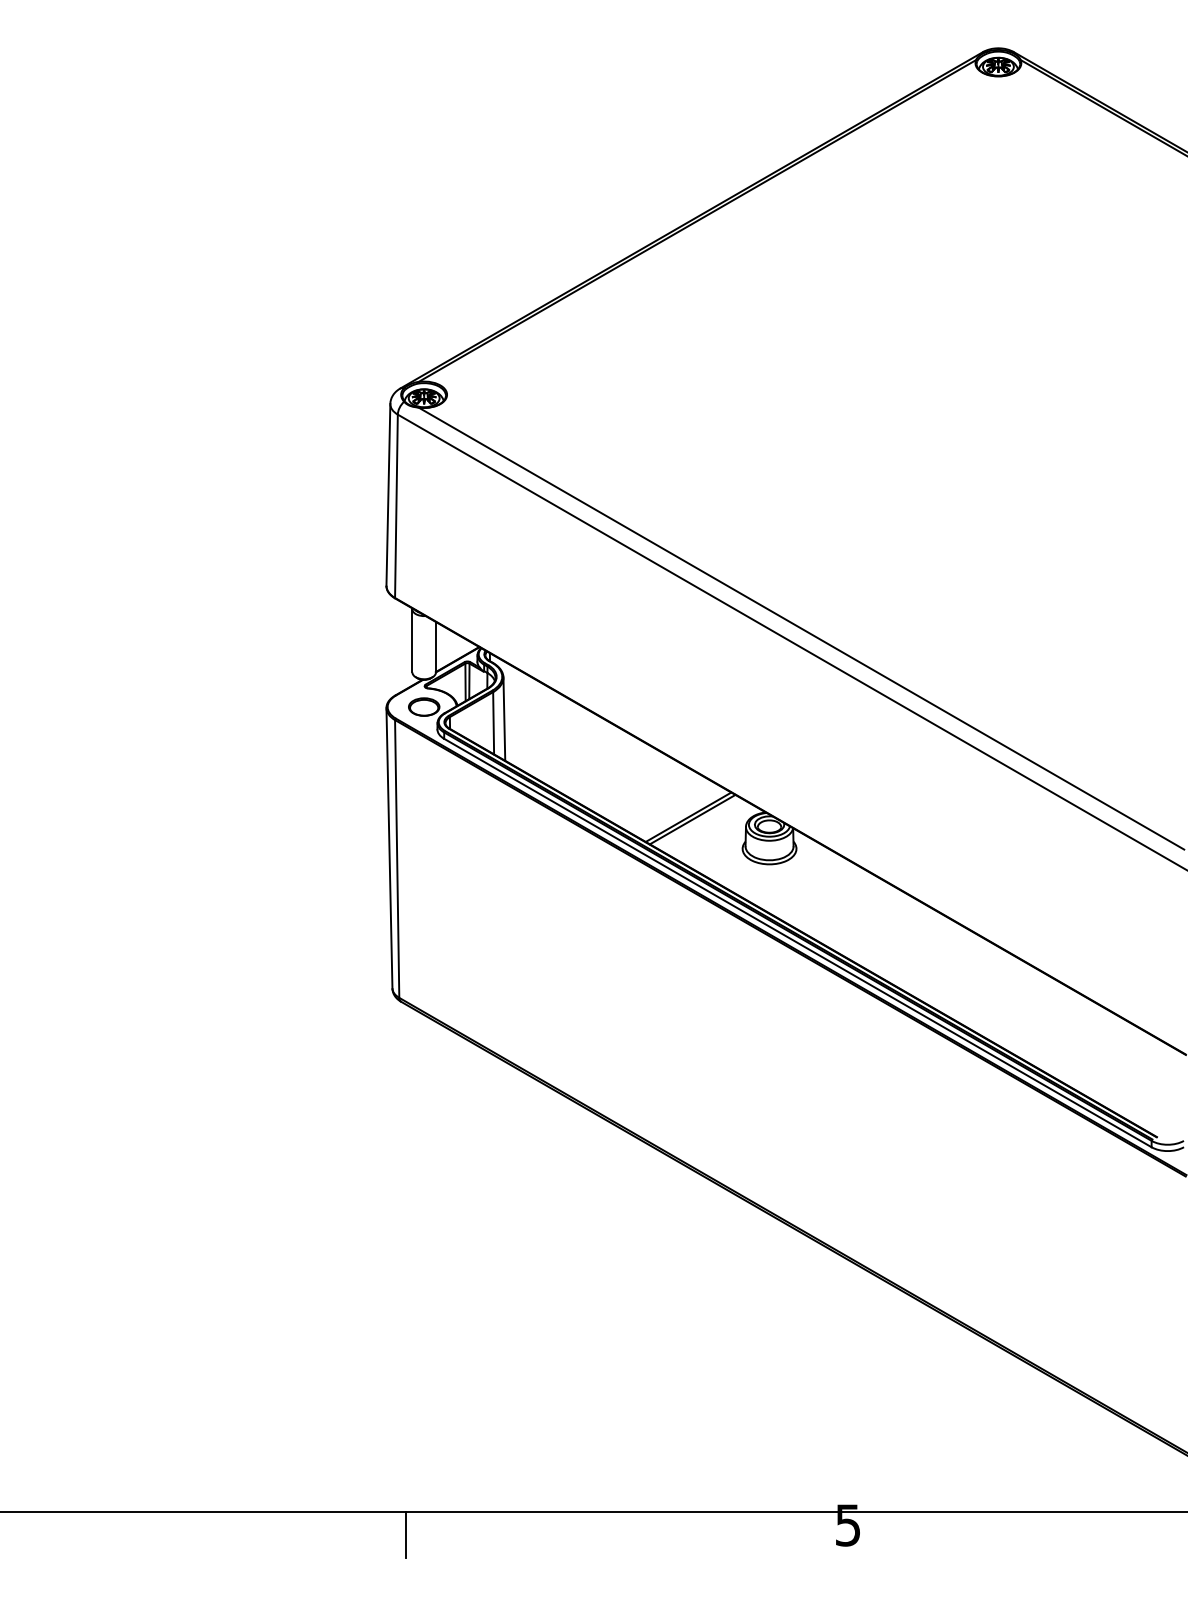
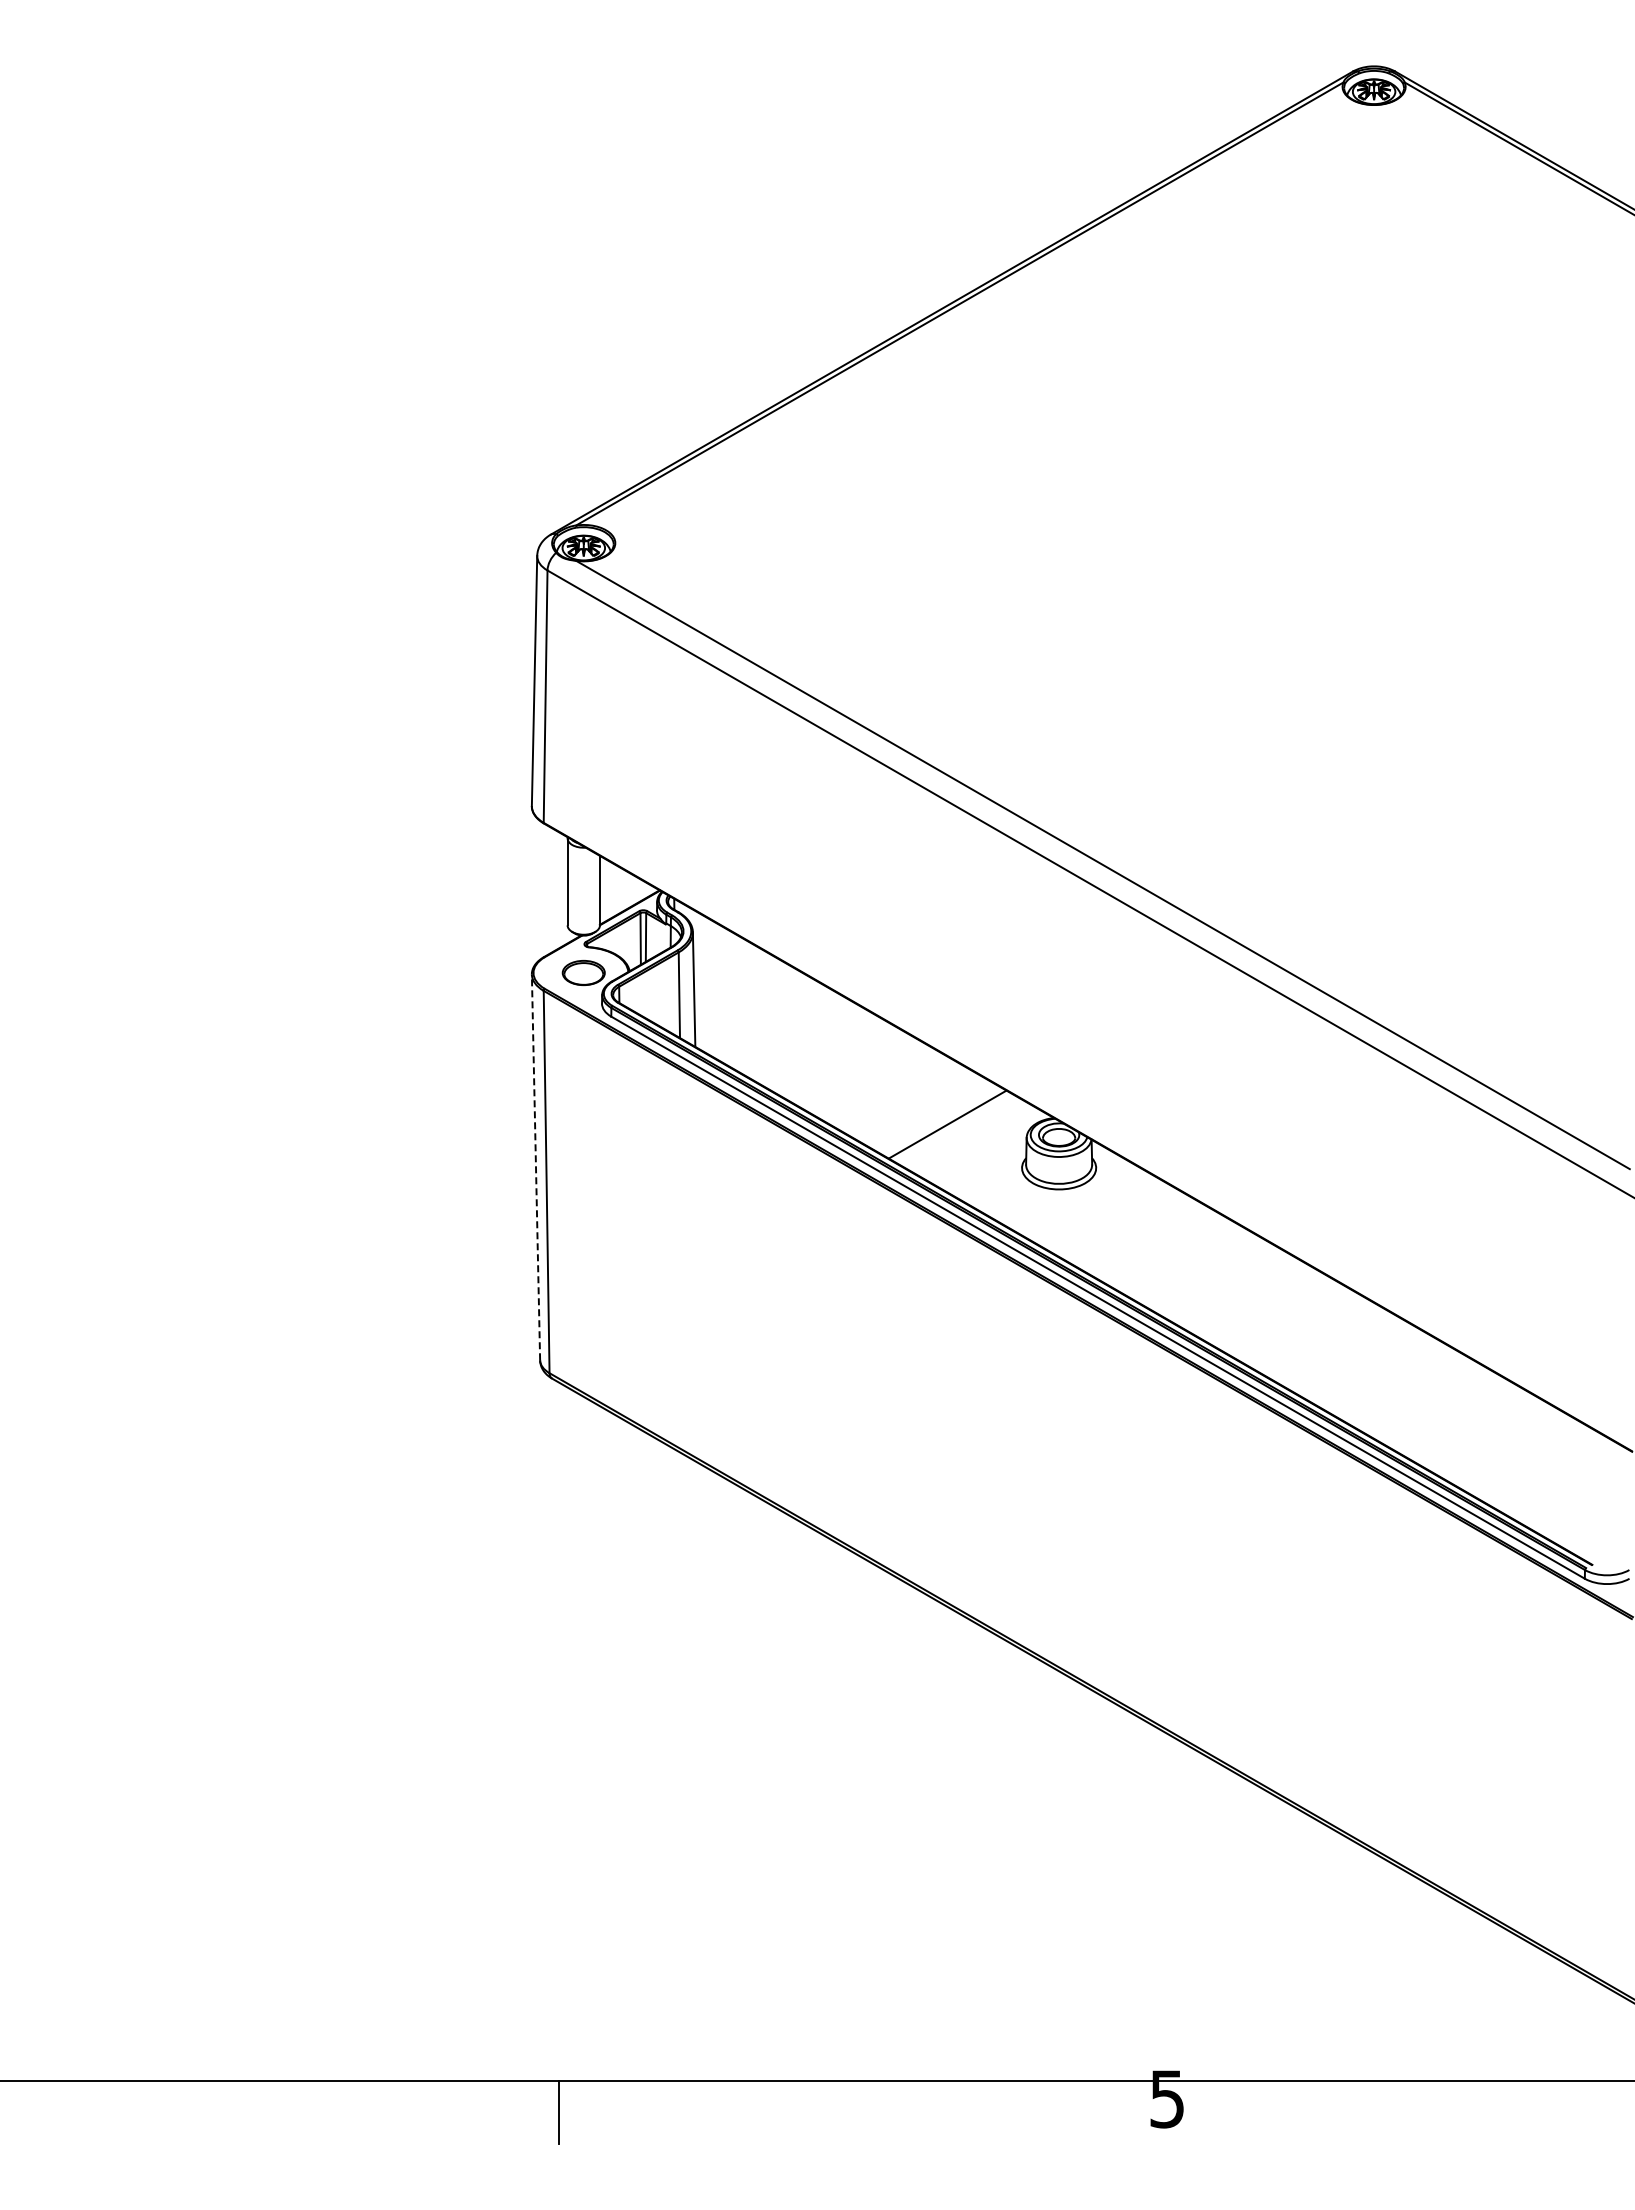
line: (692, 819) -> (953, 1127), removed
line: (389, 848) -> (536, 1167), solid -> dashed

